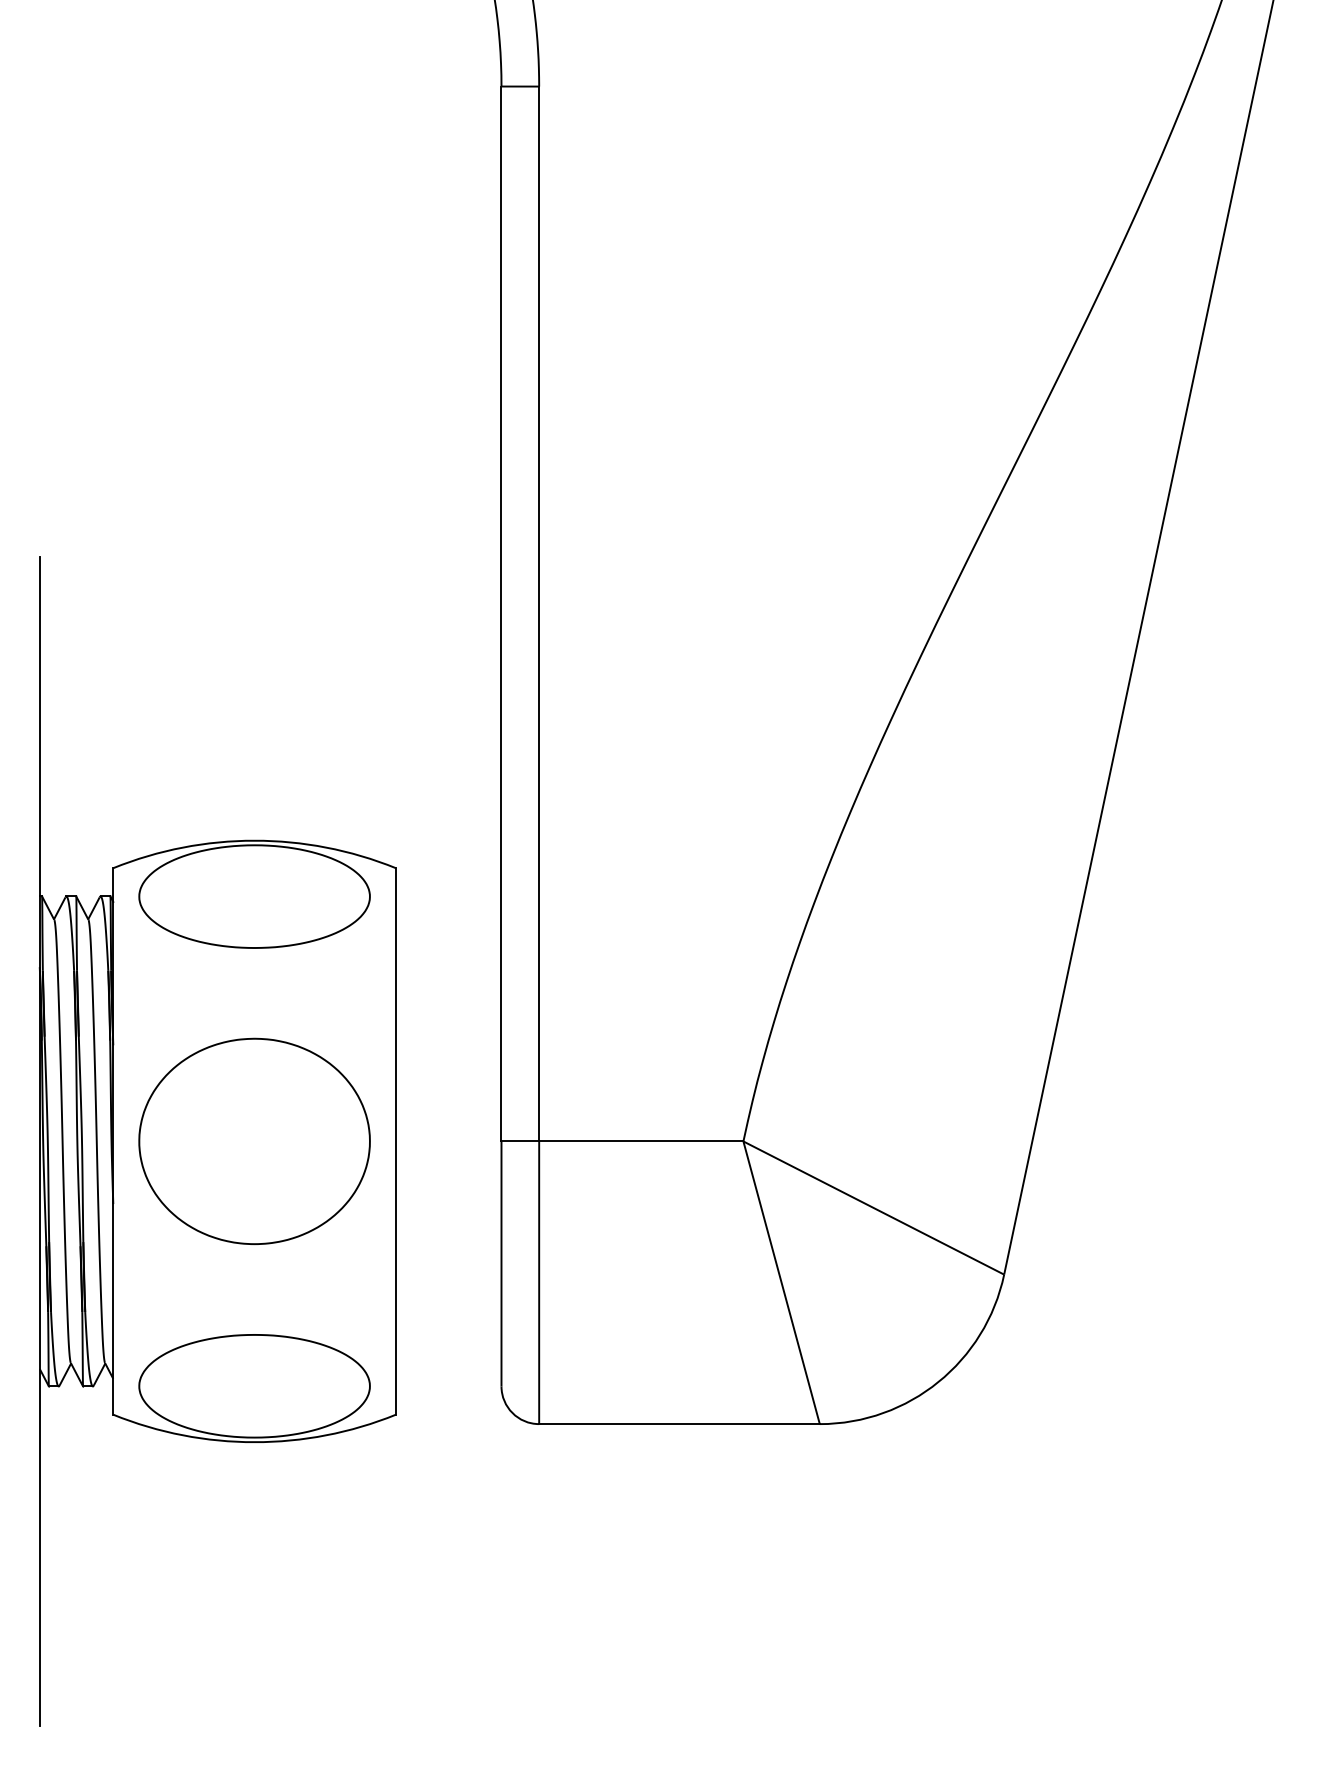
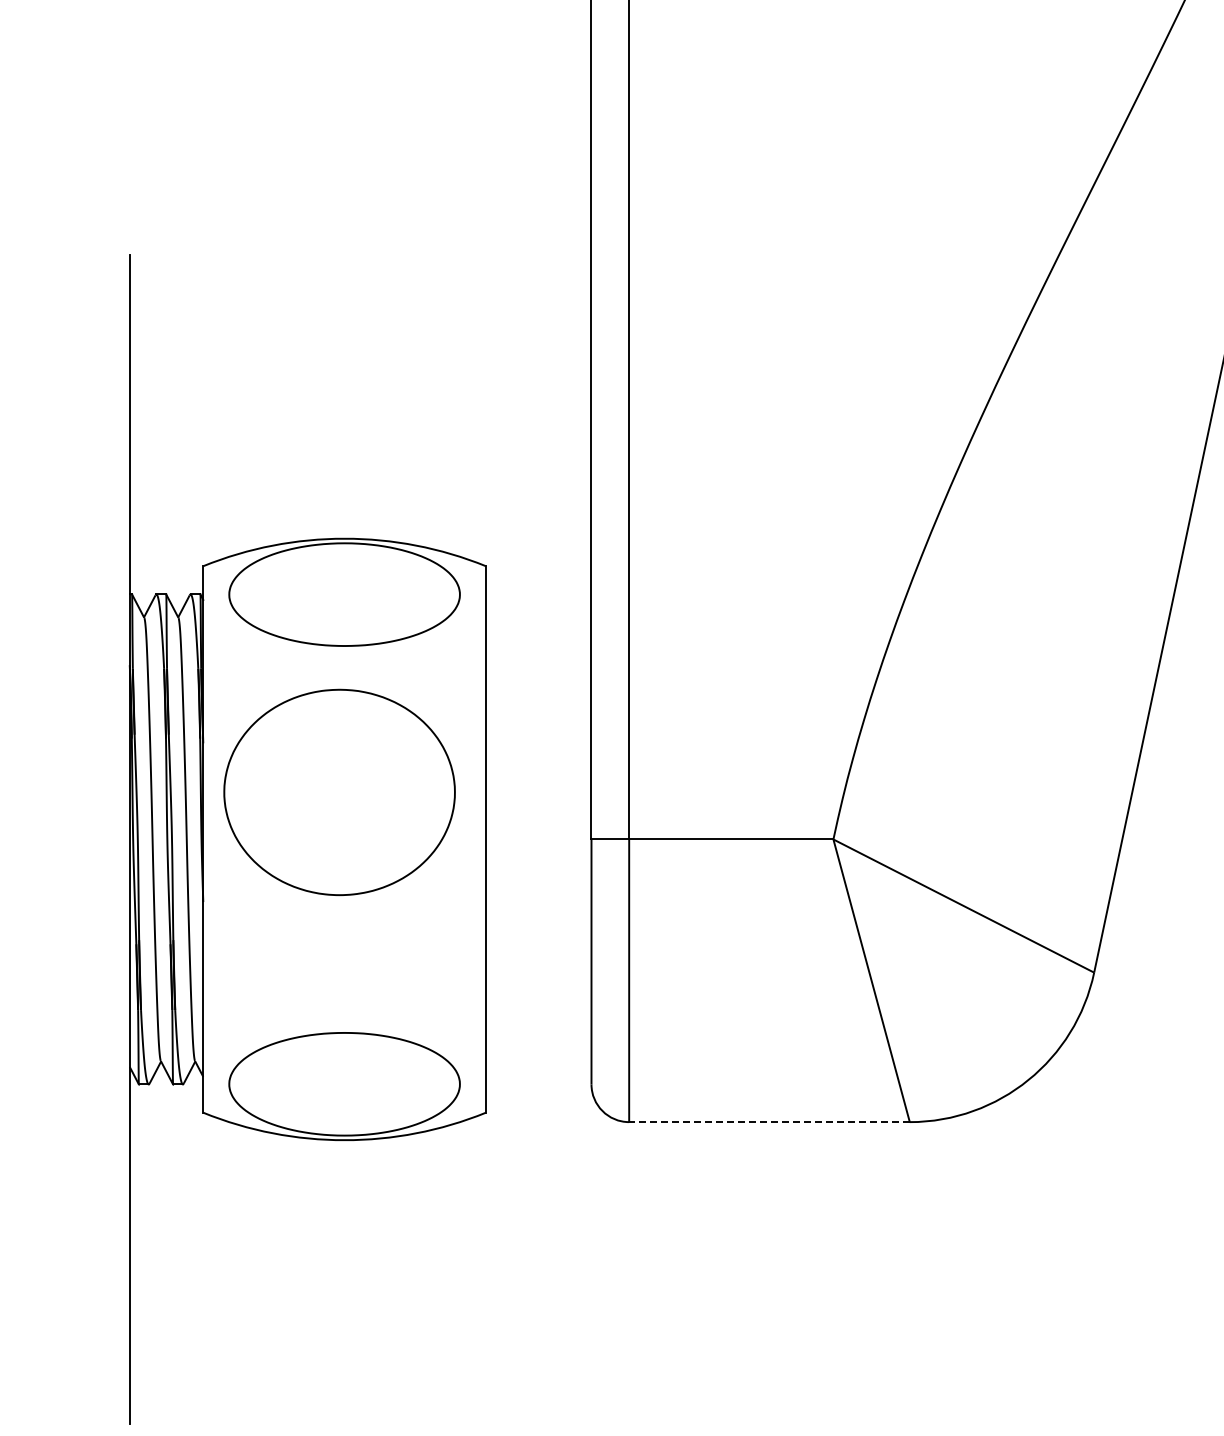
part: (254, 1140) -> (339, 791), moved
line: (678, 1424) -> (768, 1122), solid -> dashed

